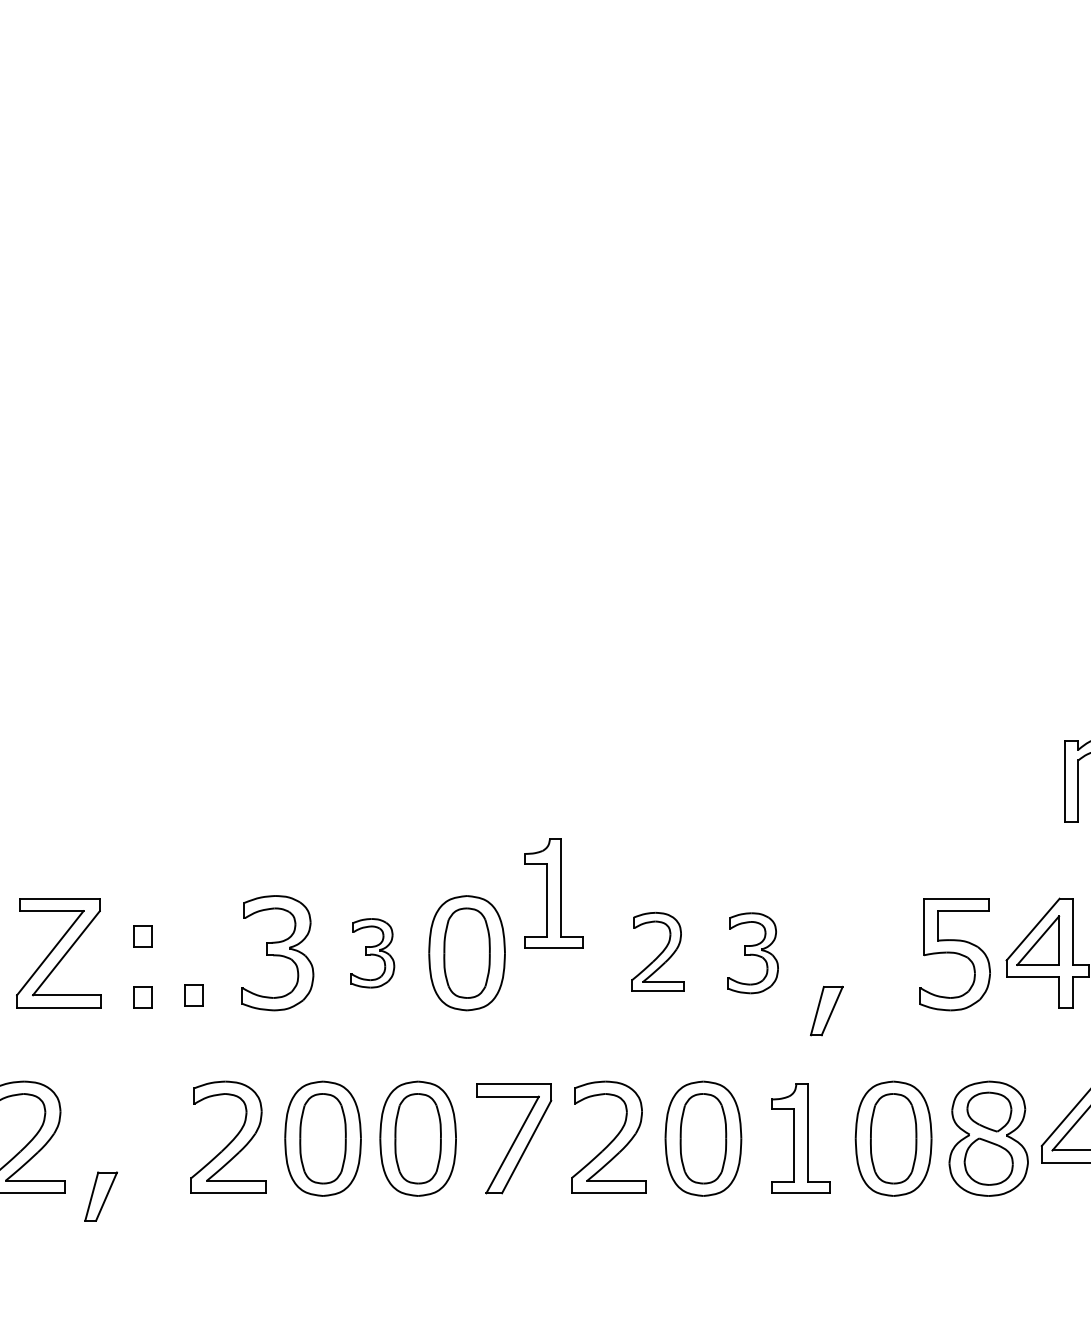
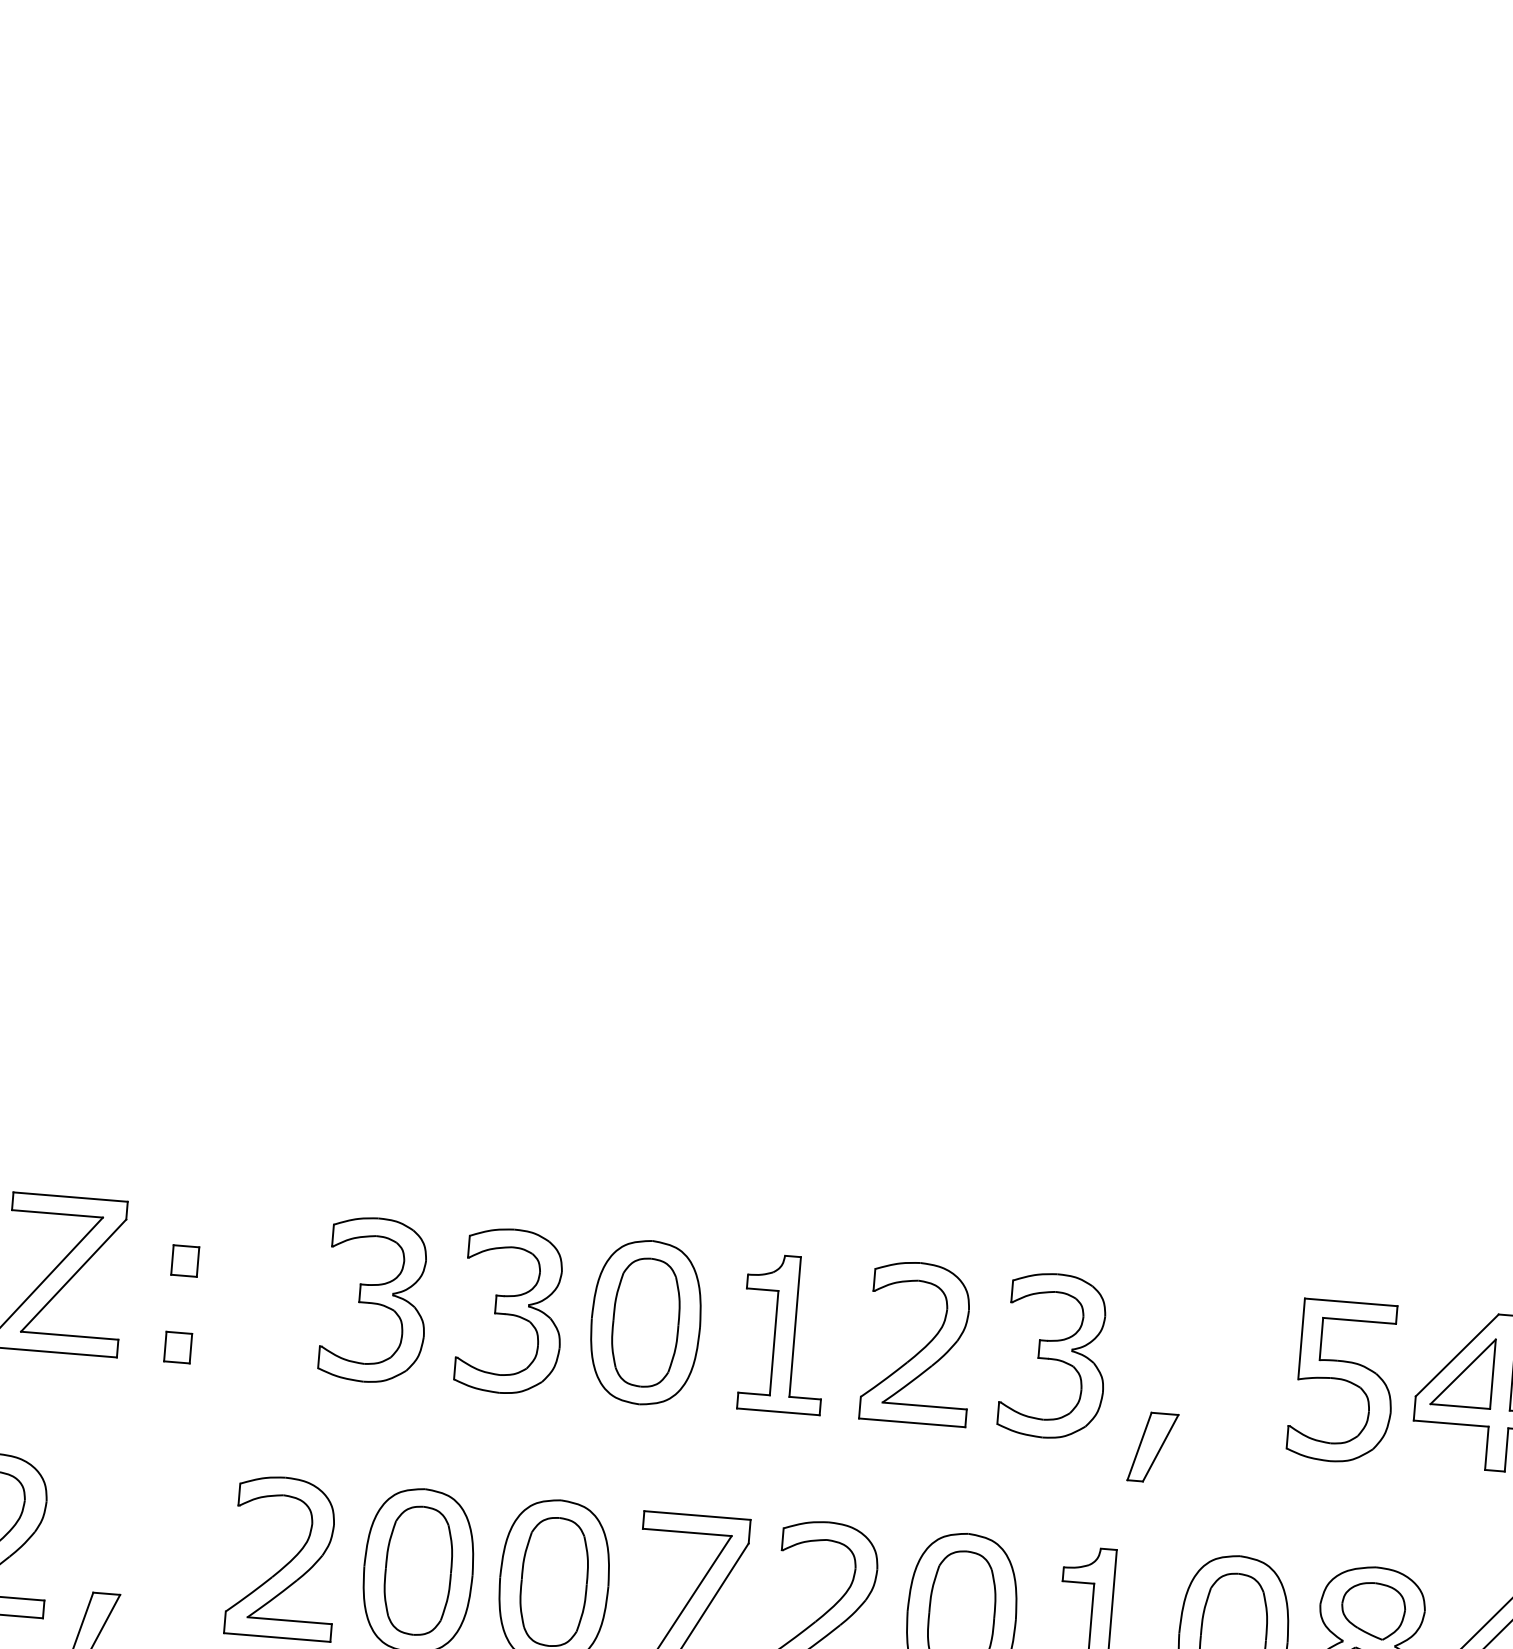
part: (553, 893) -> (783, 1334), moved
part: (657, 951) -> (918, 1342), size x1.43
part: (372, 953) -> (510, 1311), size x1.67
part: (752, 953) -> (1053, 1356), size x1.43
part: (193, 995) -> (250, 1350), removed

